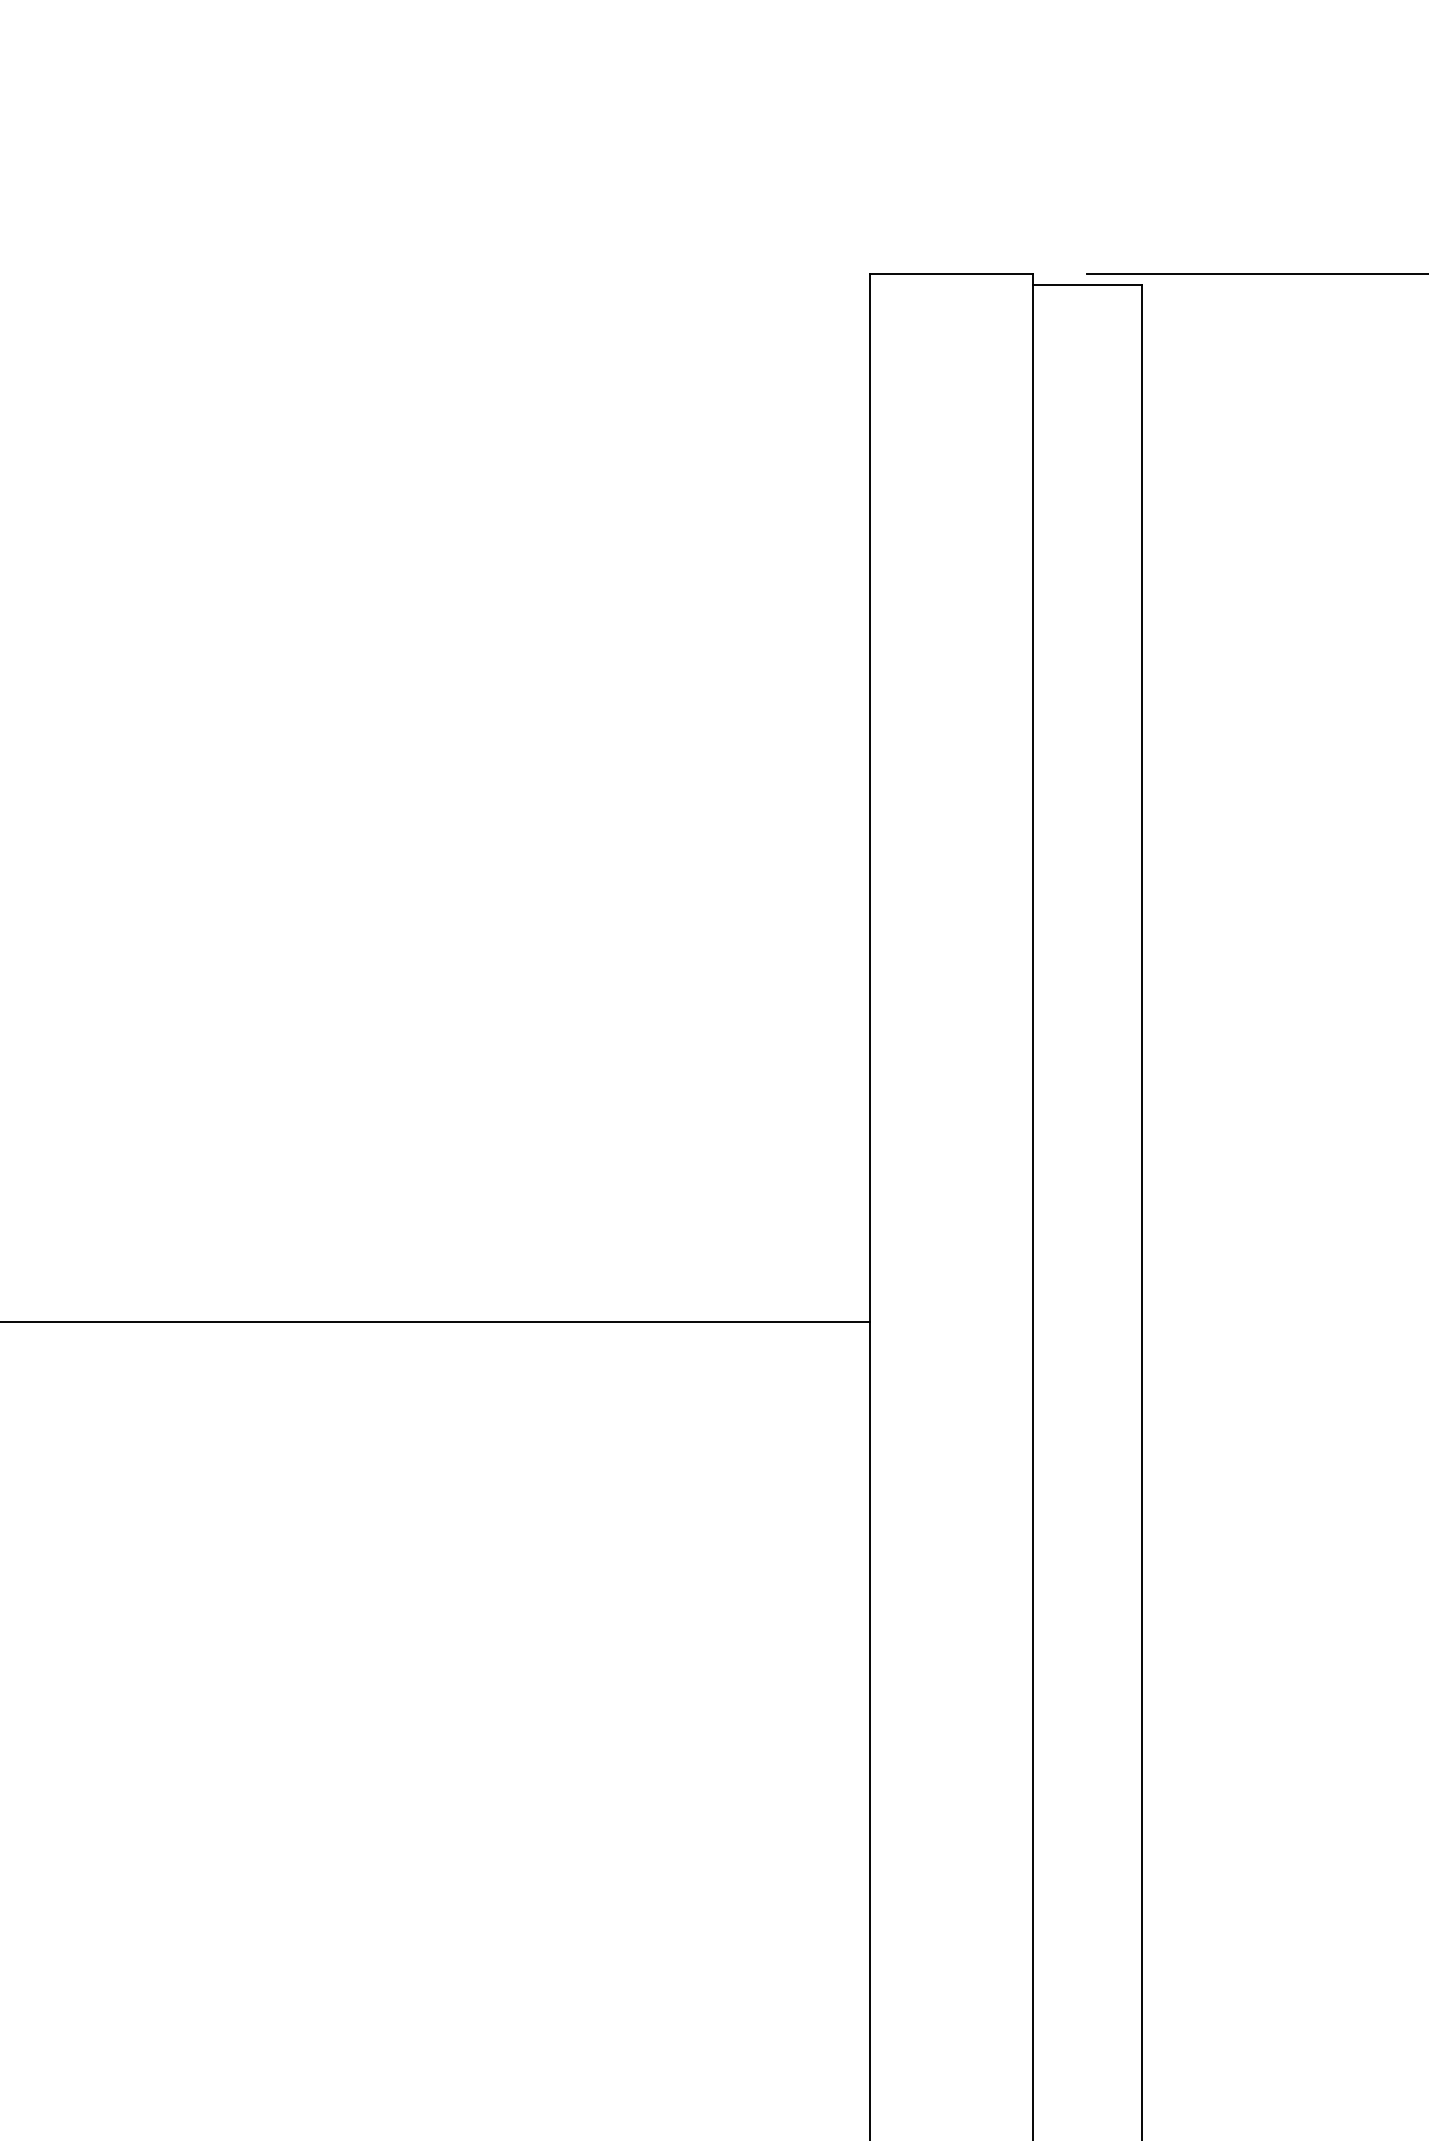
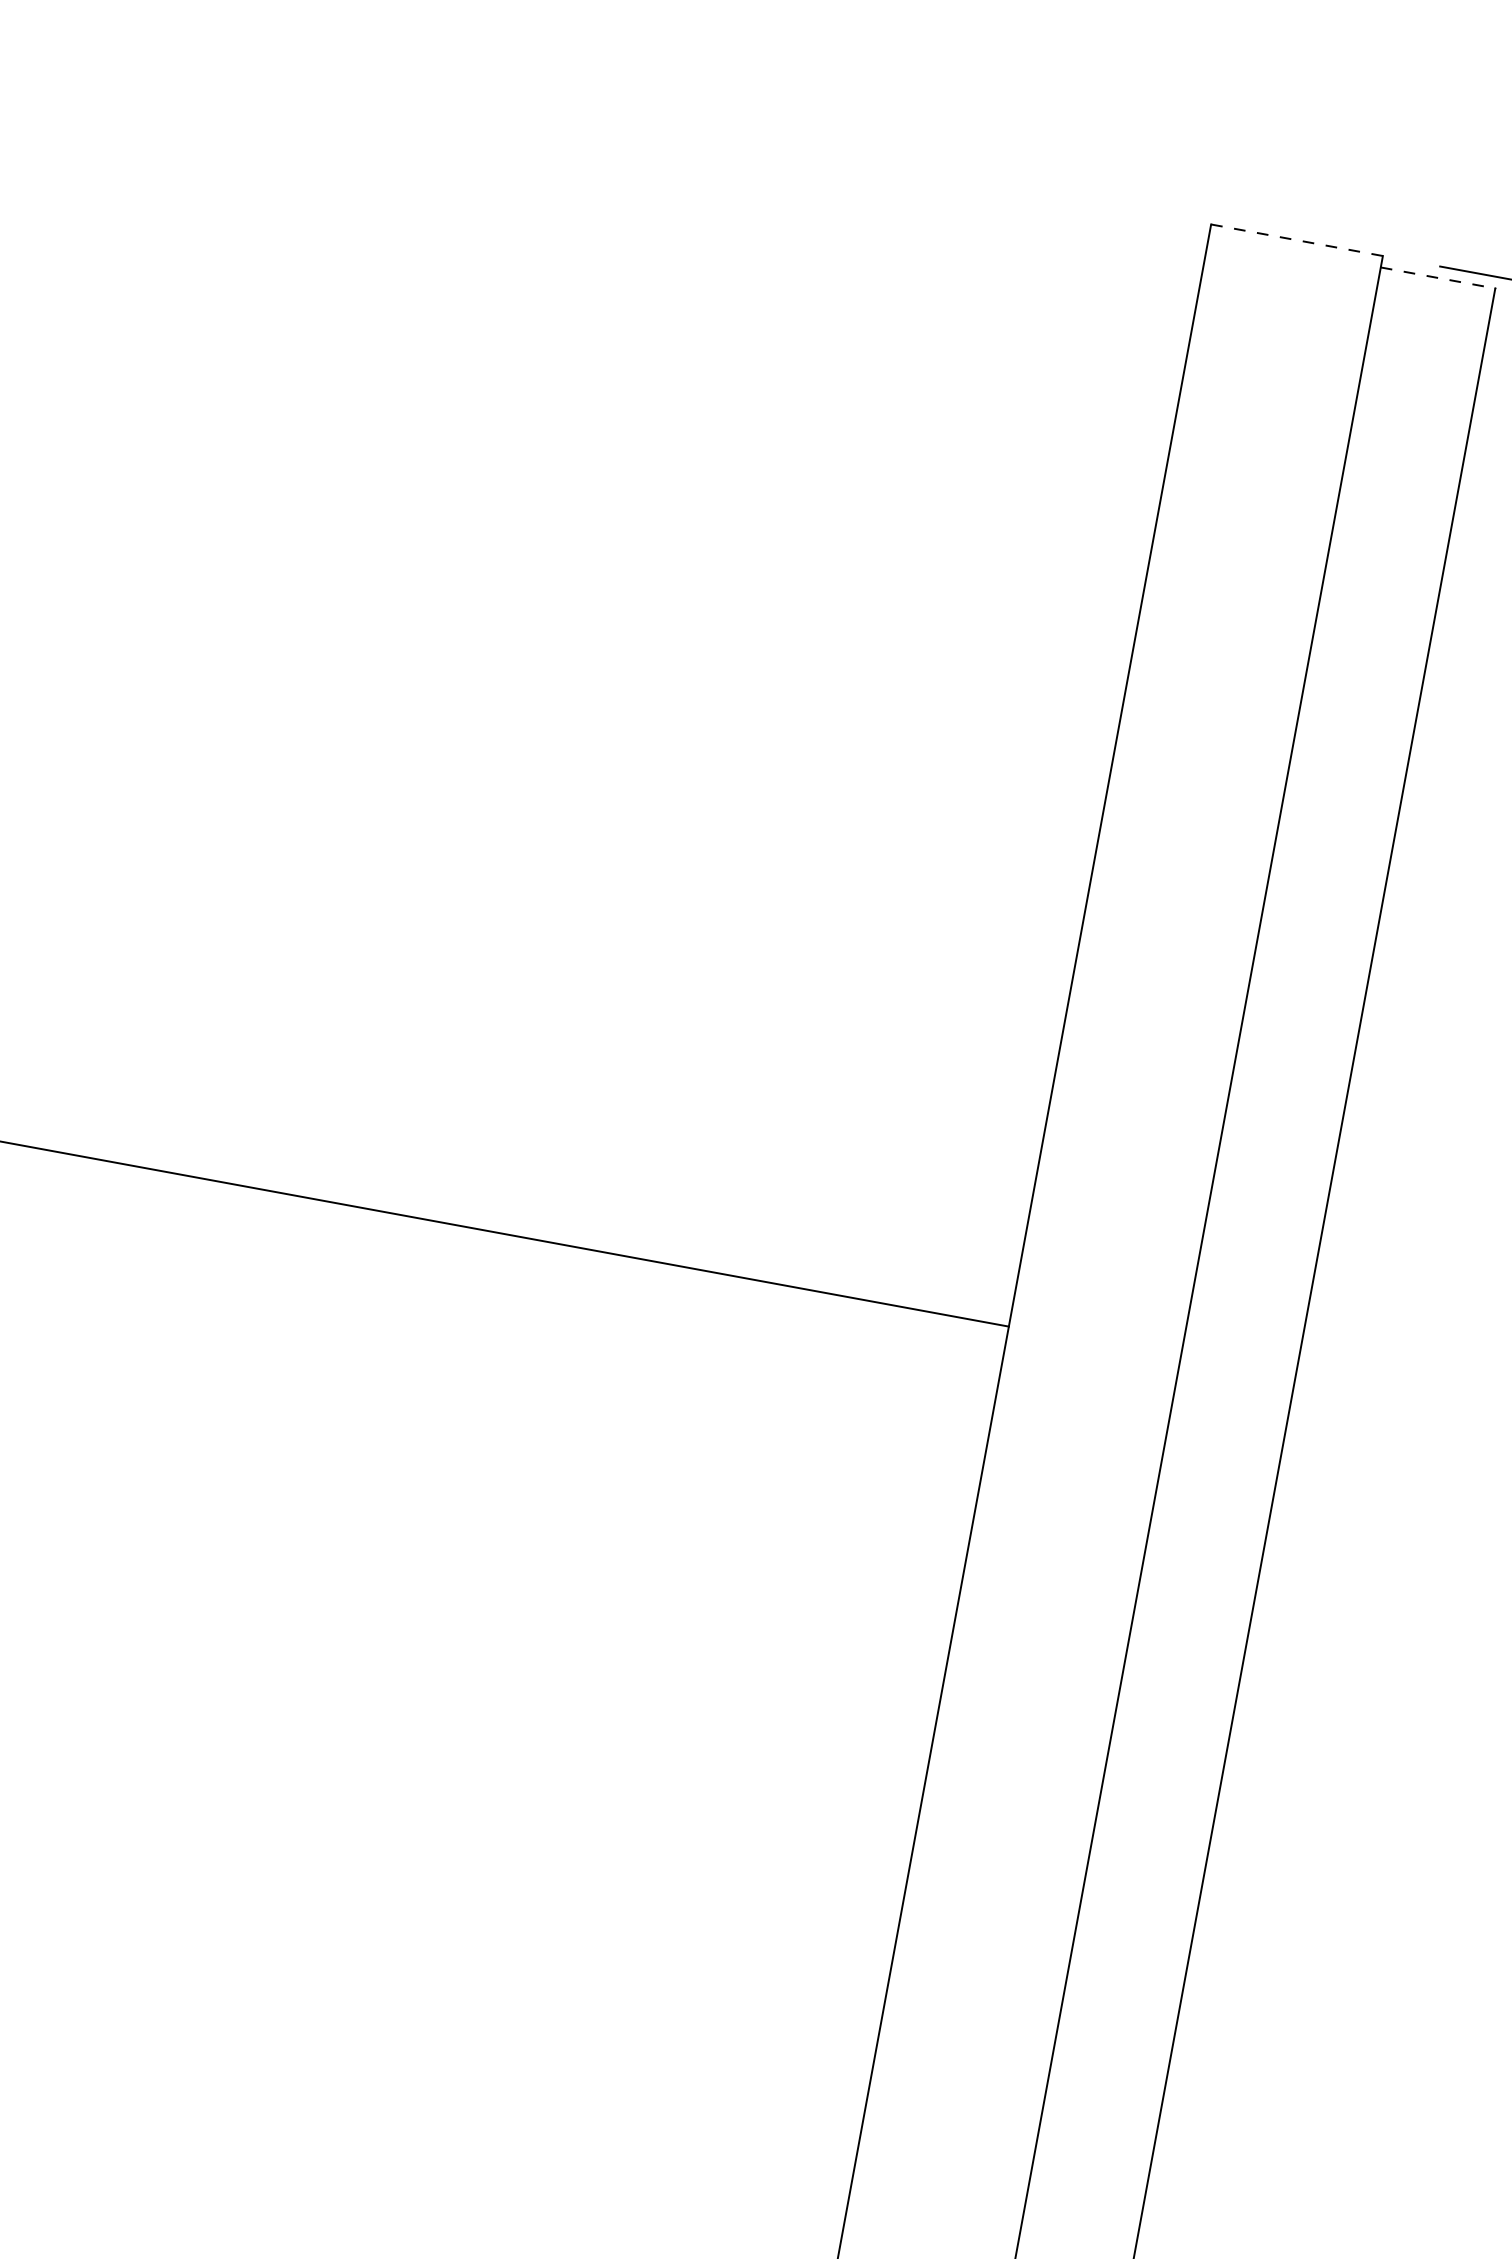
line: (951, 273) -> (1297, 239), solid -> dashed
line: (1087, 284) -> (1438, 277), solid -> dashed

